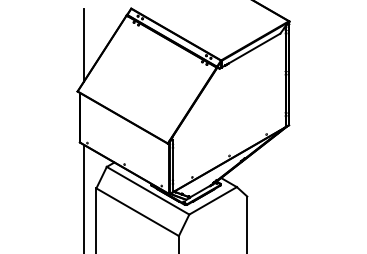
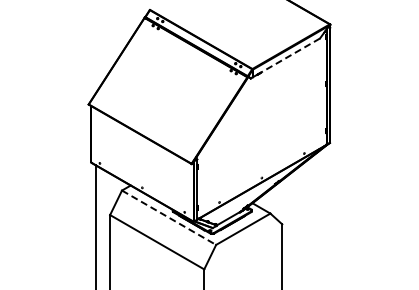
line: (83, 45) -> (95, 51), removed
line: (254, 48) -> (290, 55), solid -> dashed
line: (148, 191) -> (169, 218), solid -> dashed

